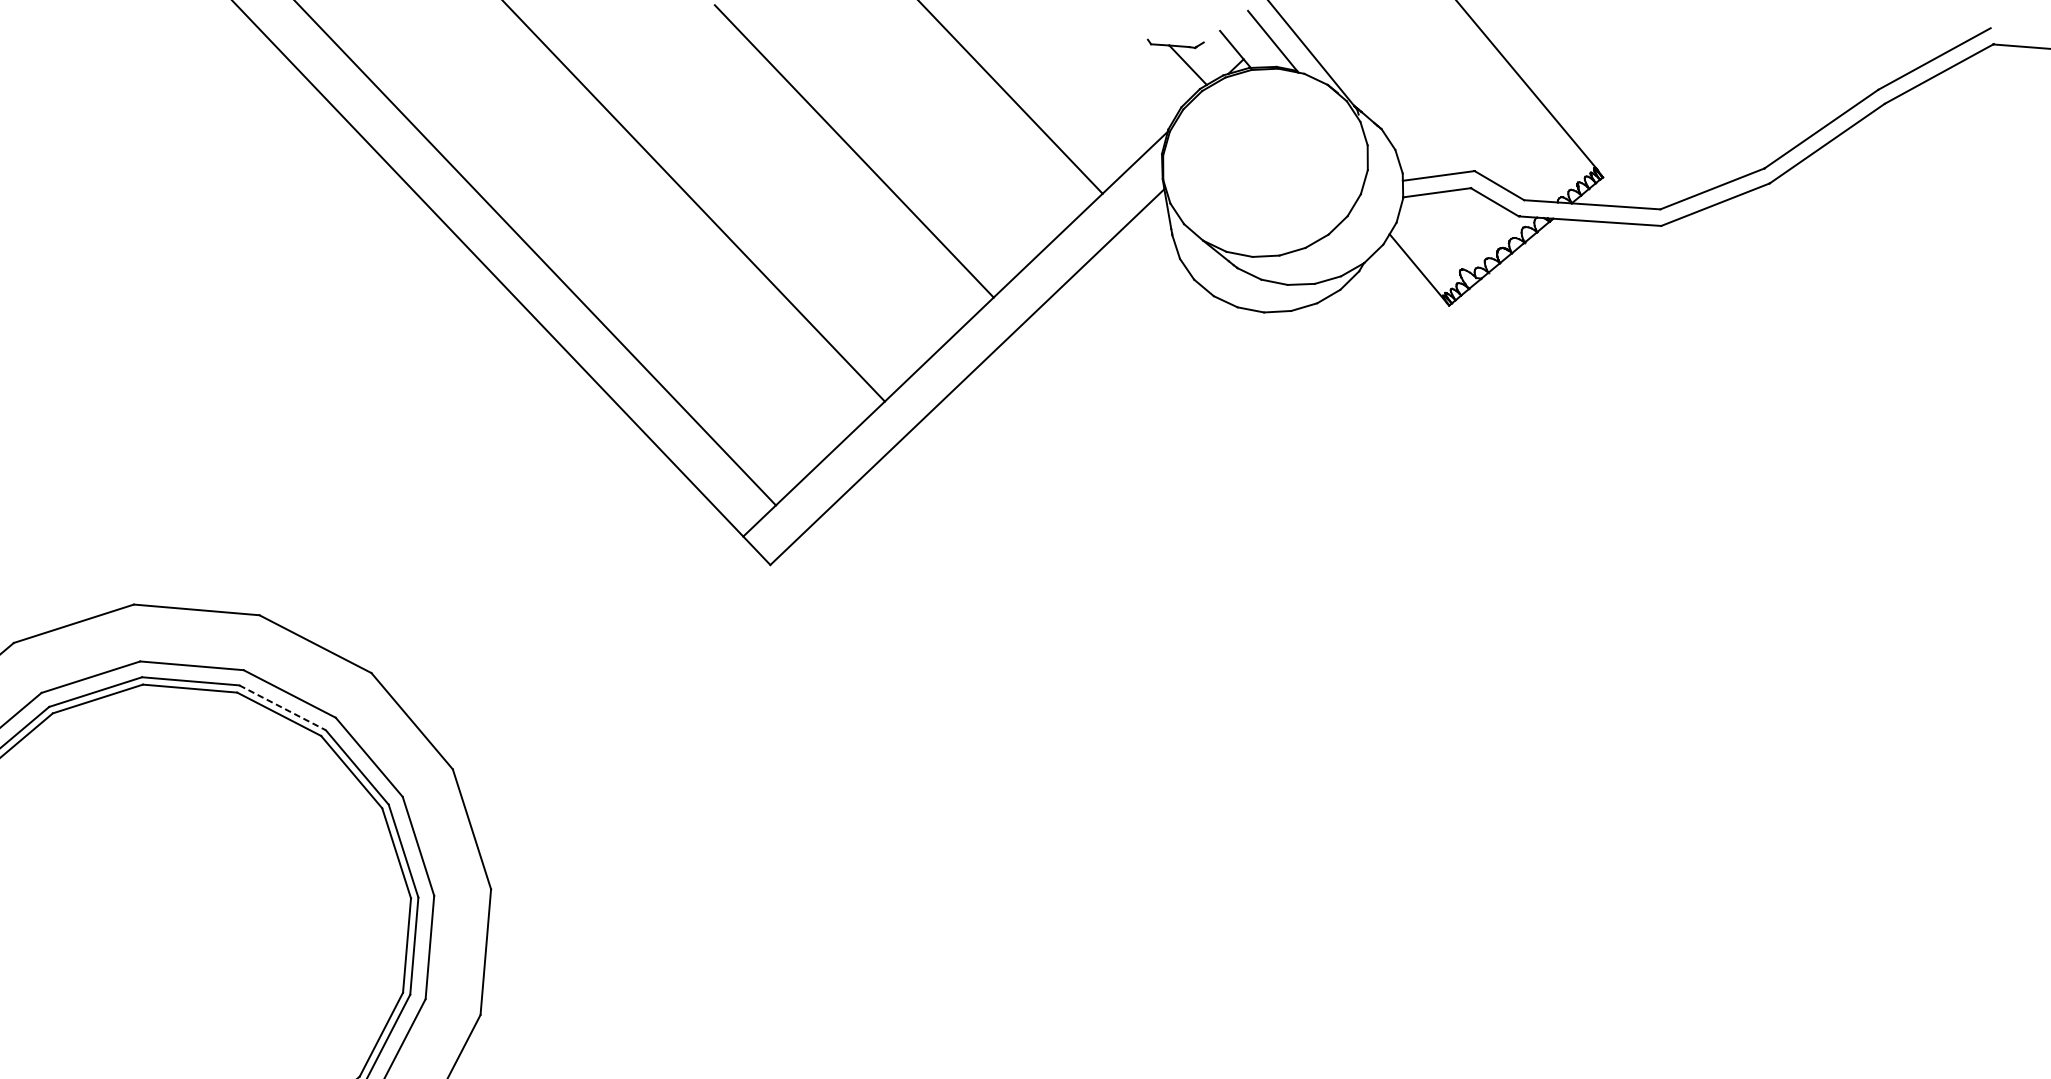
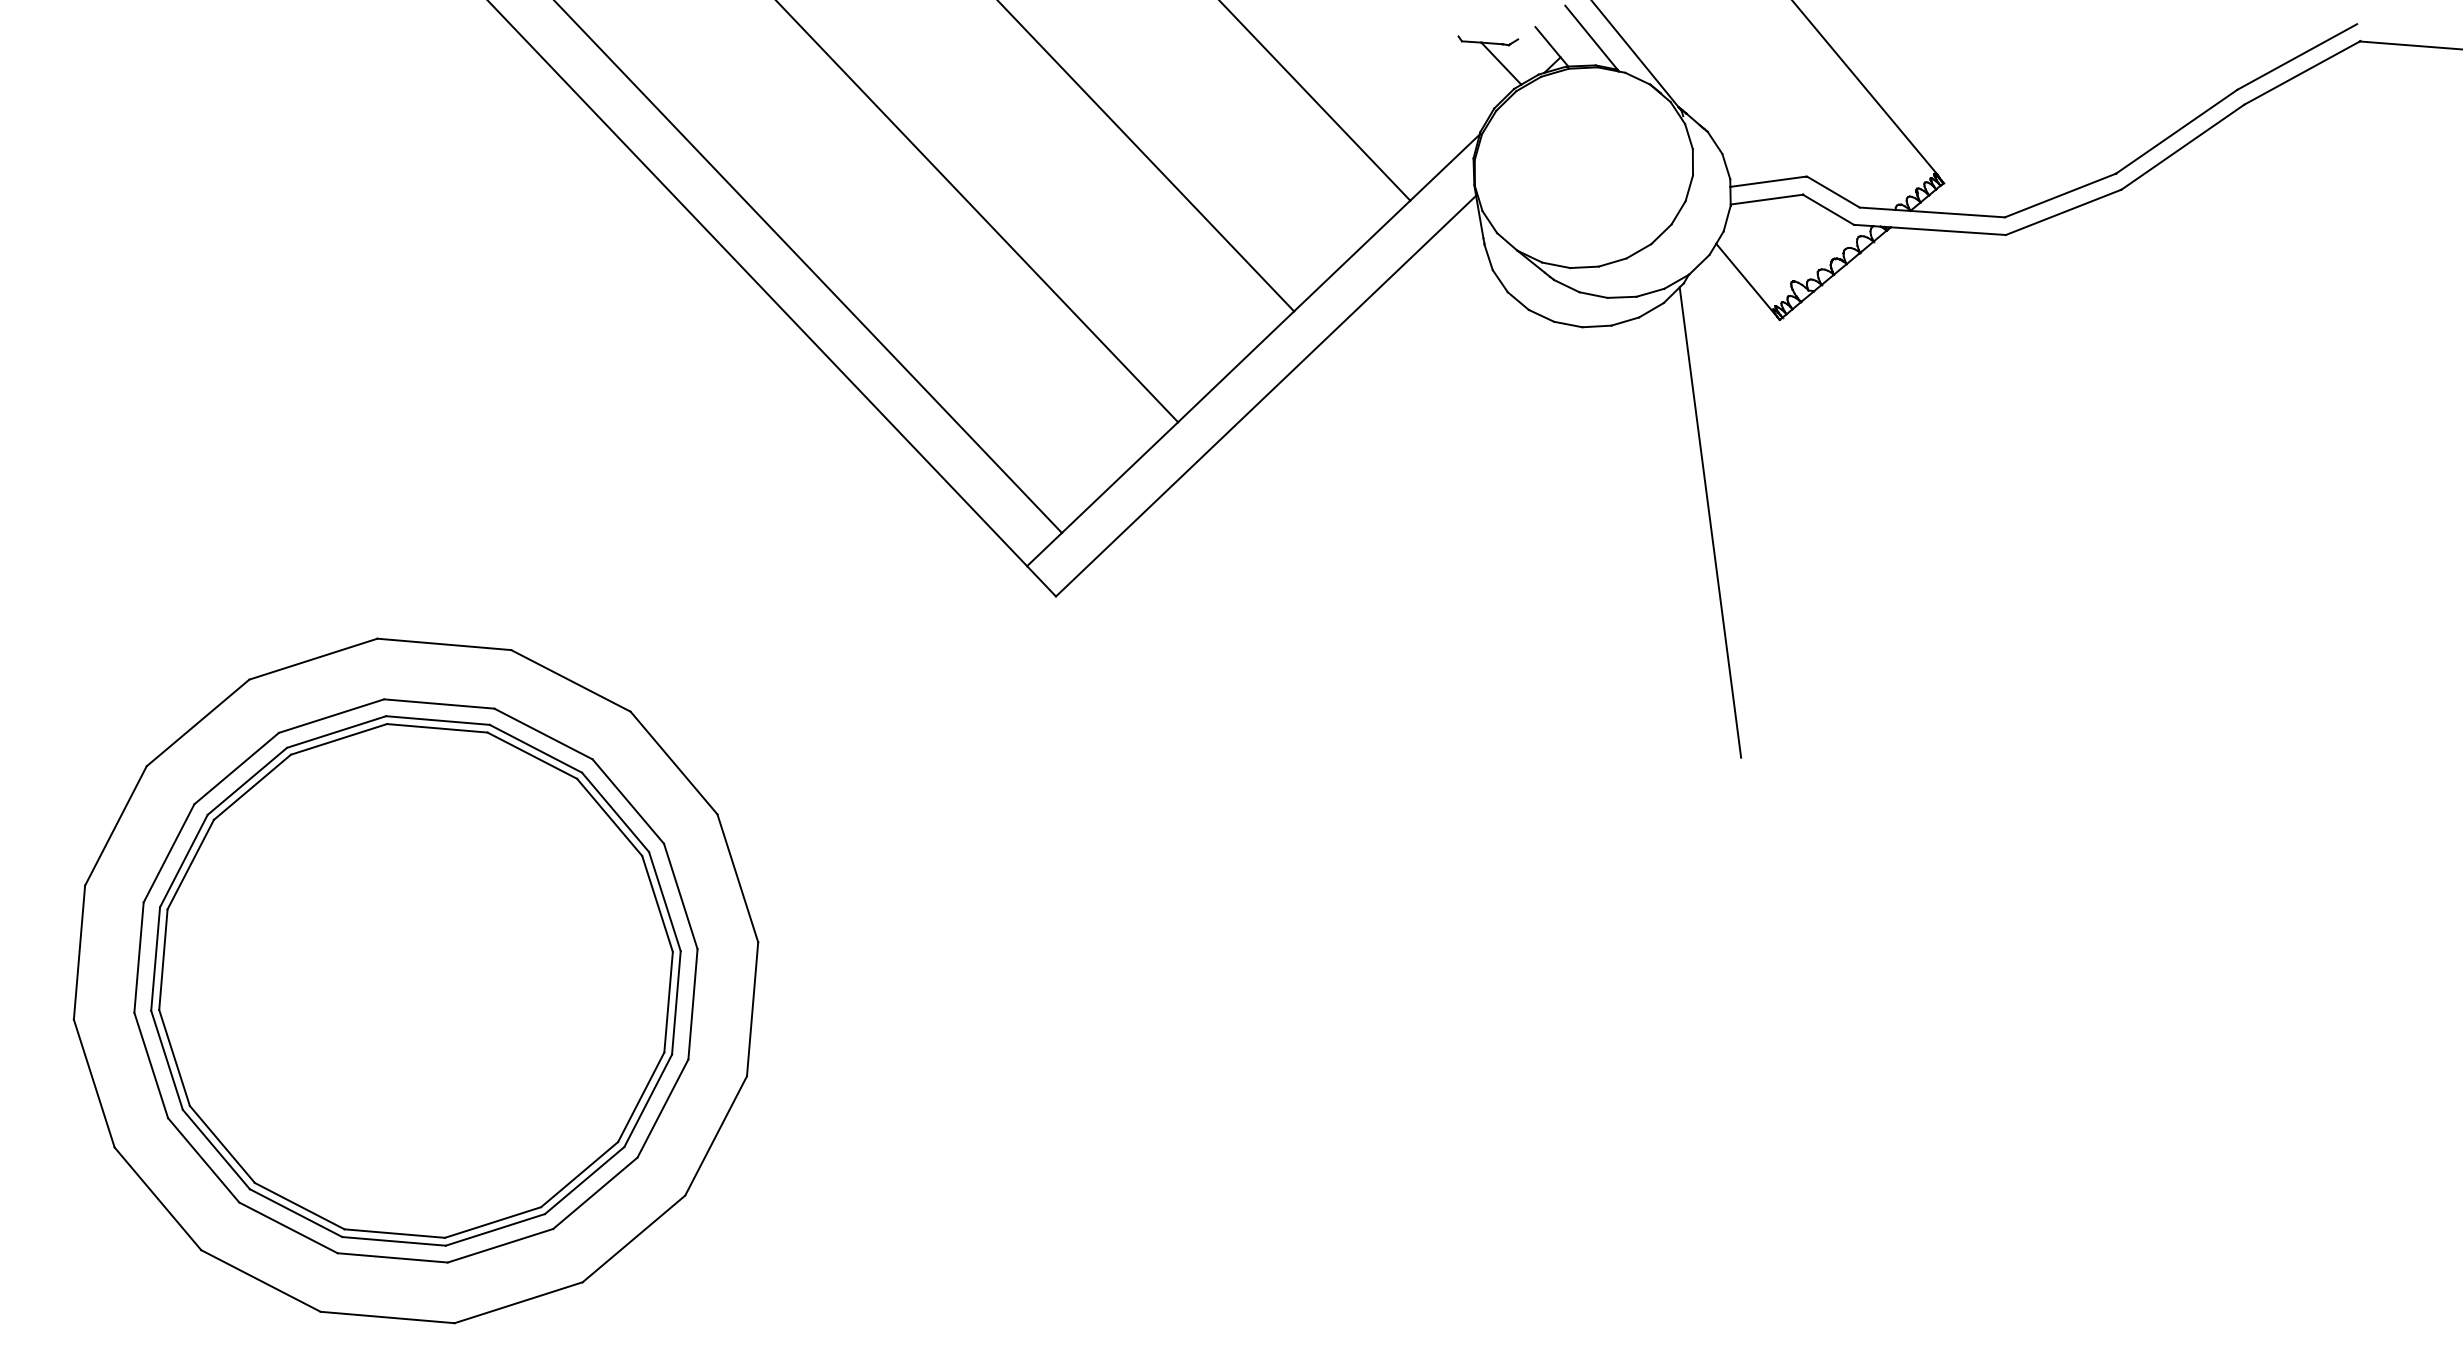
line: (1384, 495) -> (1710, 522), added
line: (282, 707) -> (535, 748), dashed -> solid

